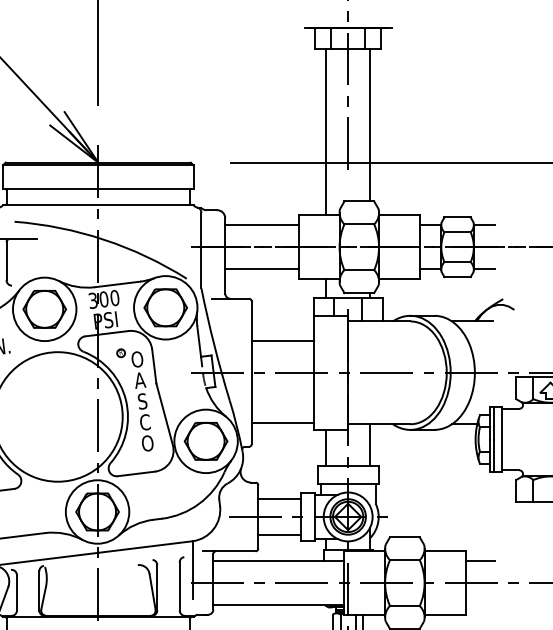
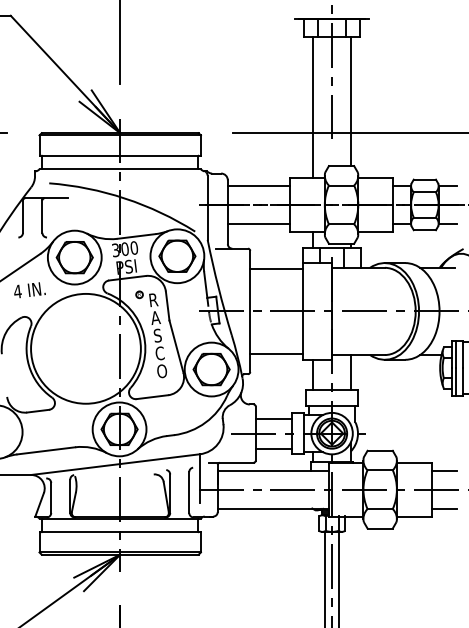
line: (282, 341) -> (276, 268), moved
text: (137, 359) -> (153, 300), O -> R
line: (479, 605) -> (443, 508), added

